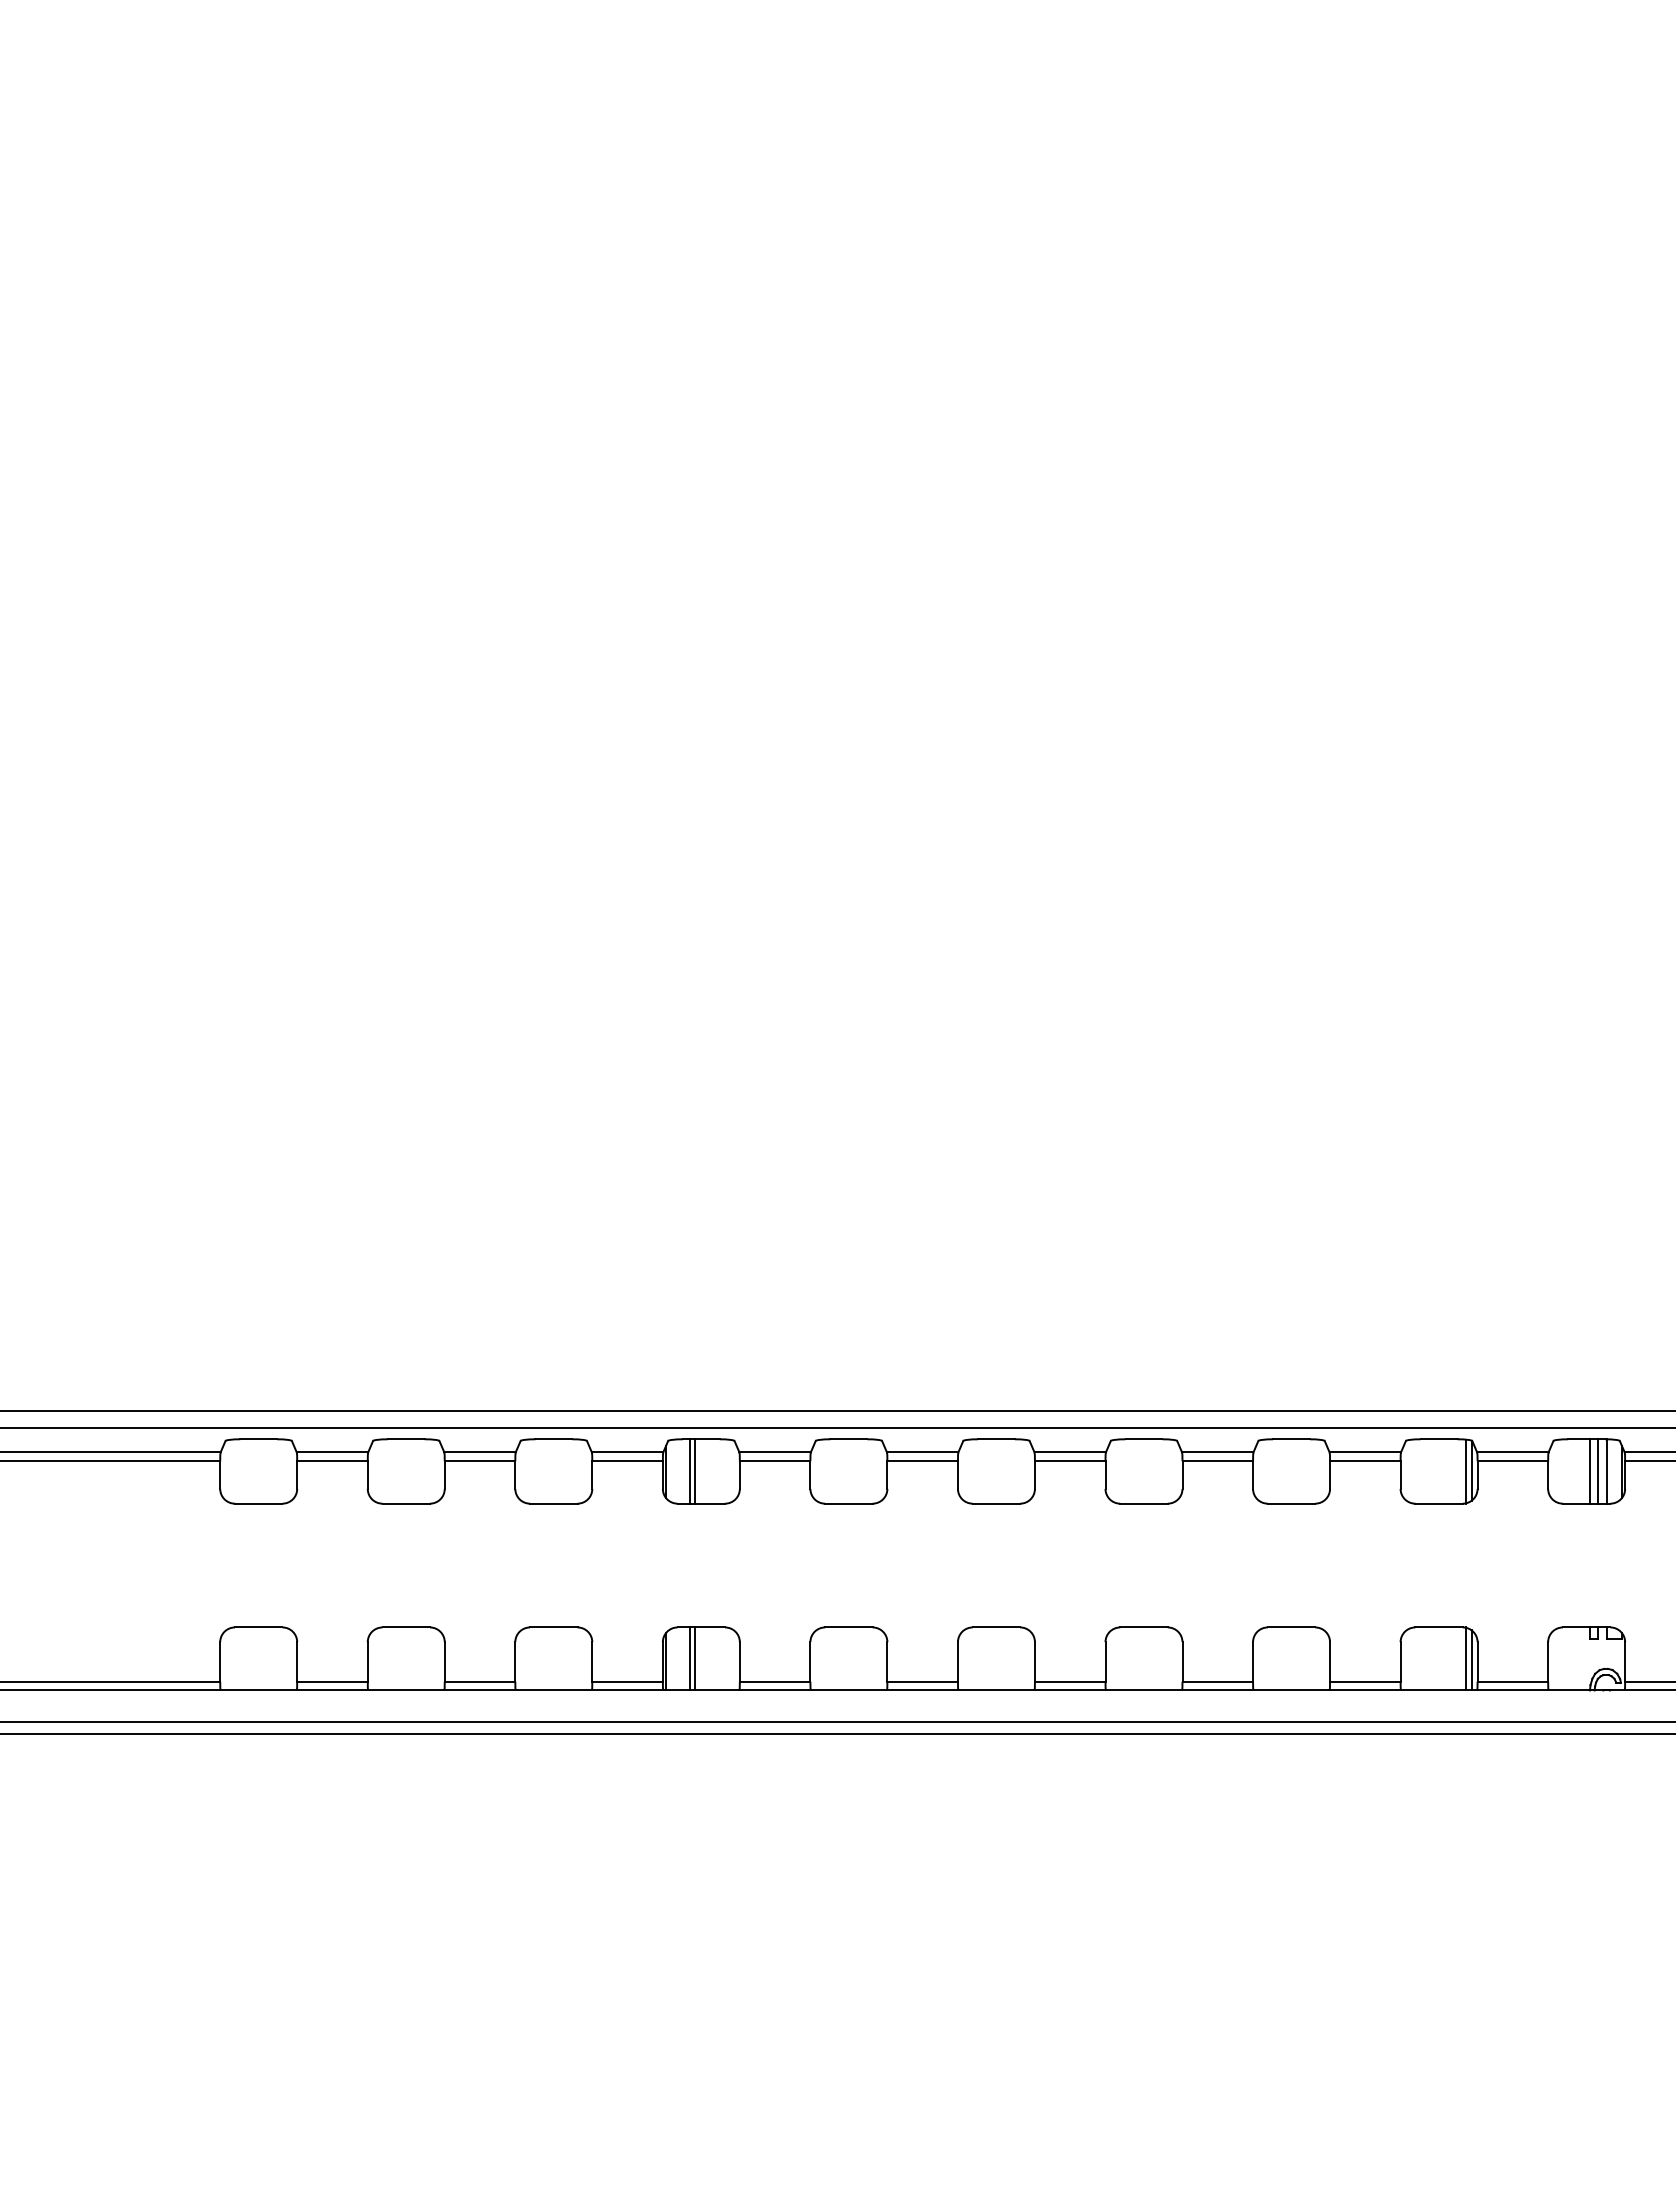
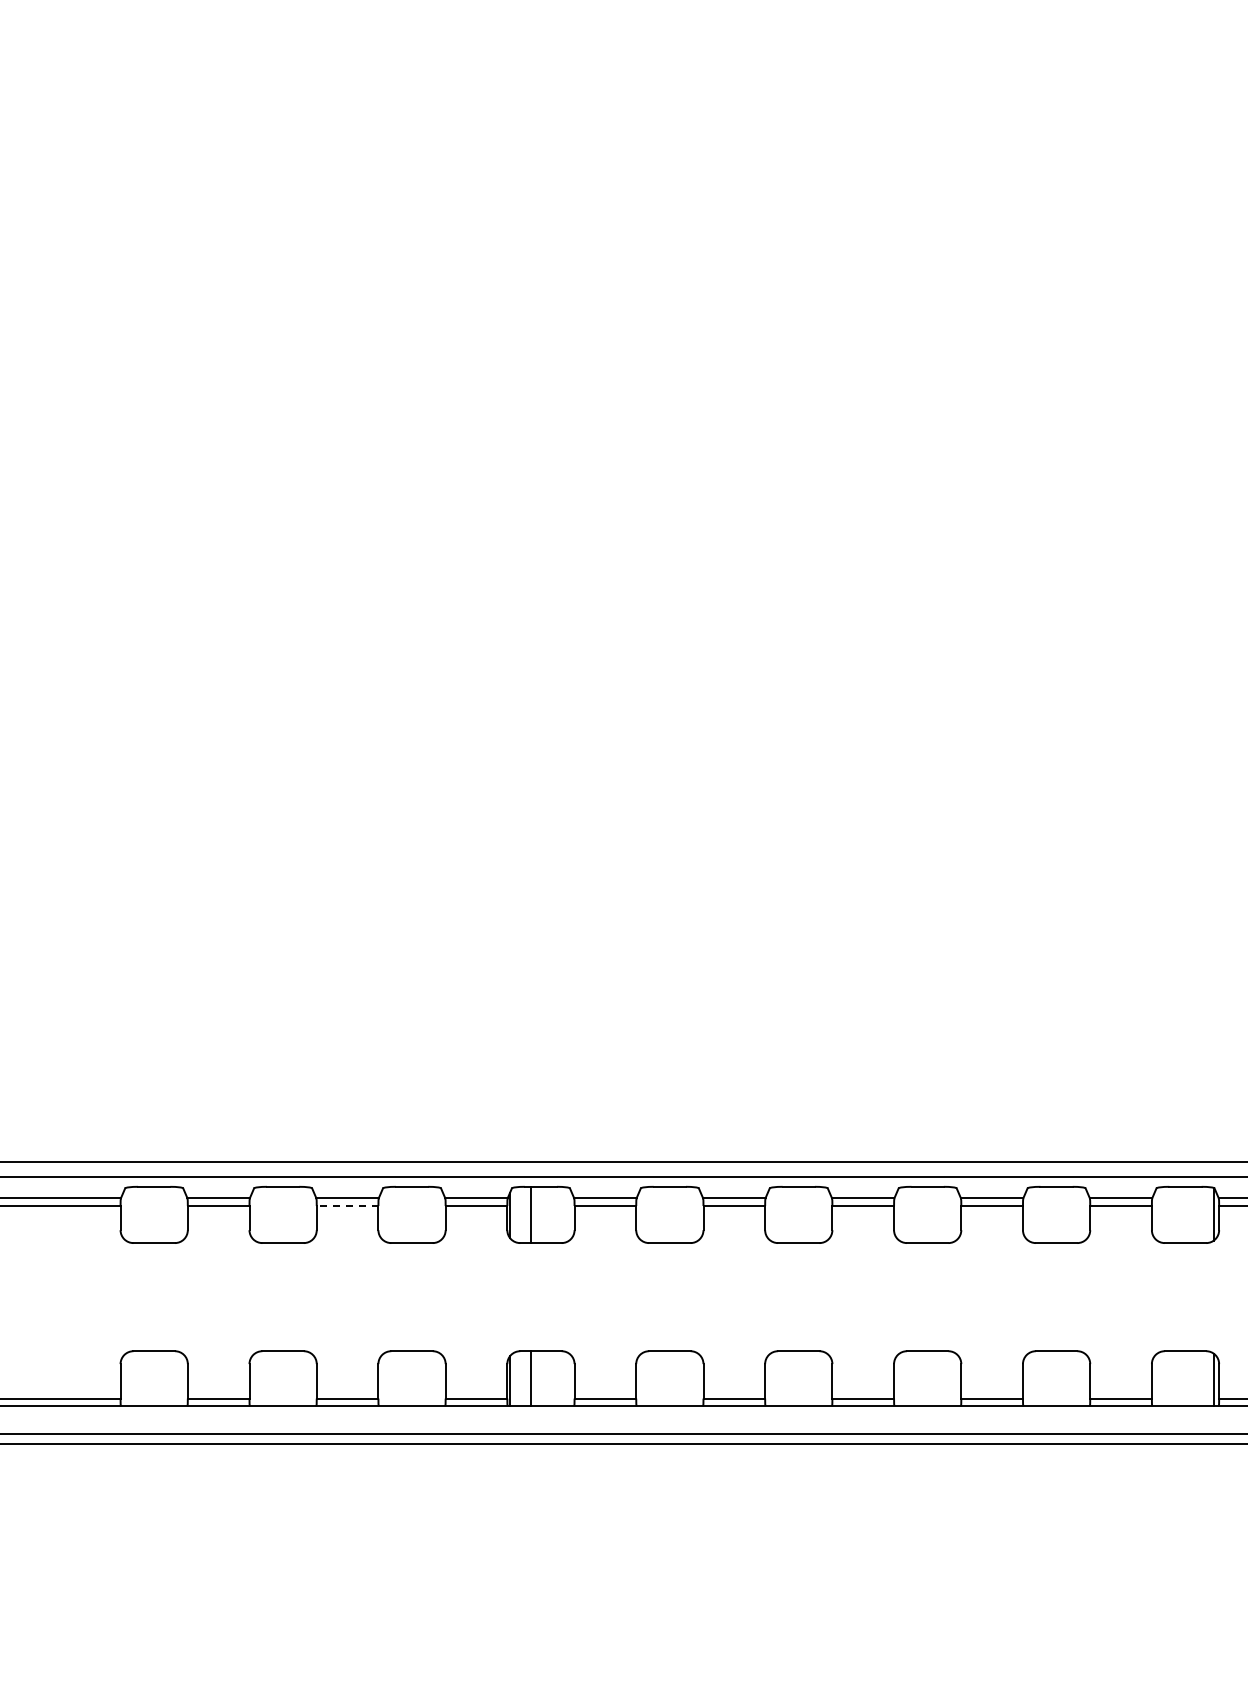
line: (479, 1461) -> (347, 1206), solid -> dashed
line: (695, 1471) -> (535, 1214), removed
line: (1465, 1471) -> (1208, 1214), removed
line: (695, 1658) -> (535, 1378), removed
line: (1465, 1658) -> (1208, 1378), removed

